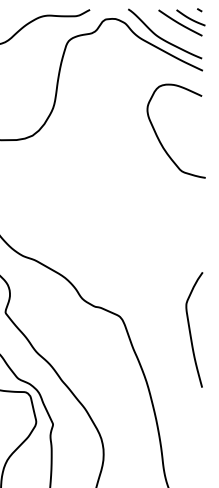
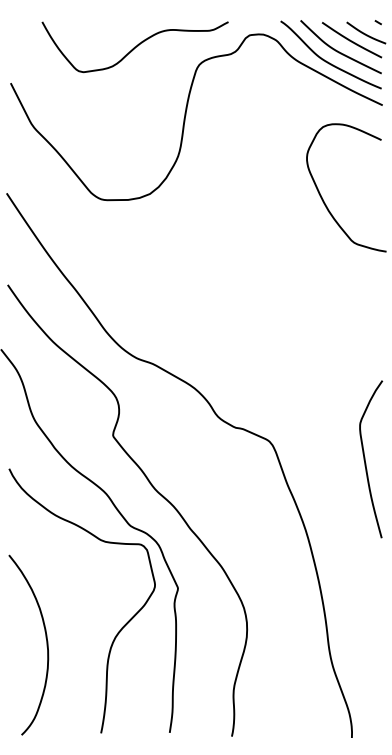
curve: (171, 31) -> (339, 51), added

